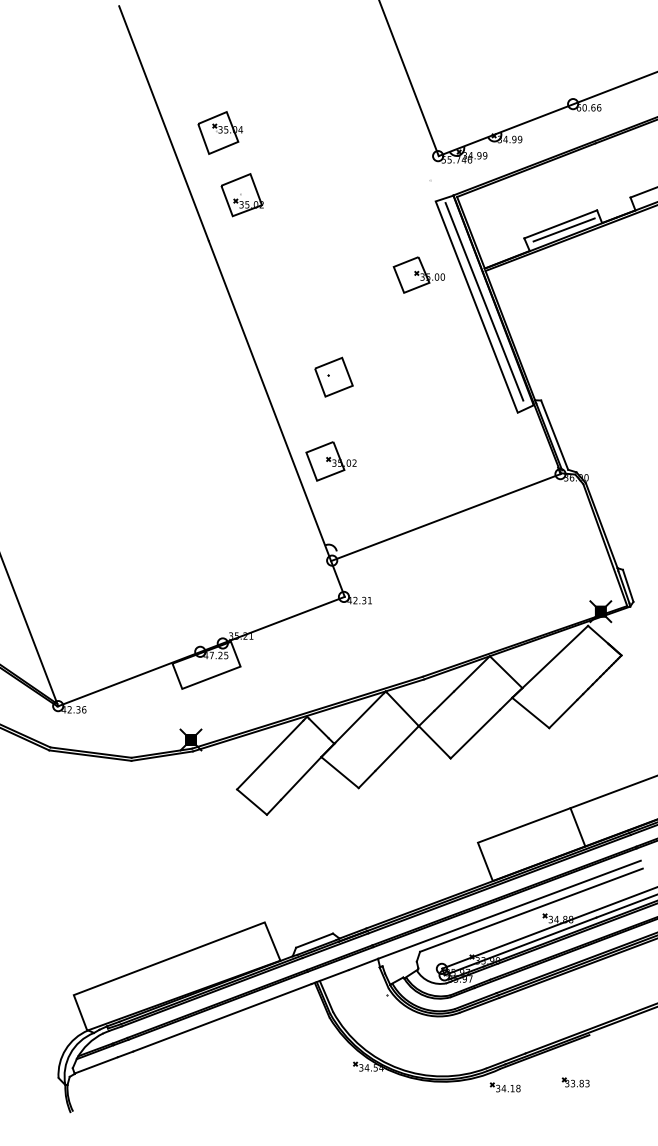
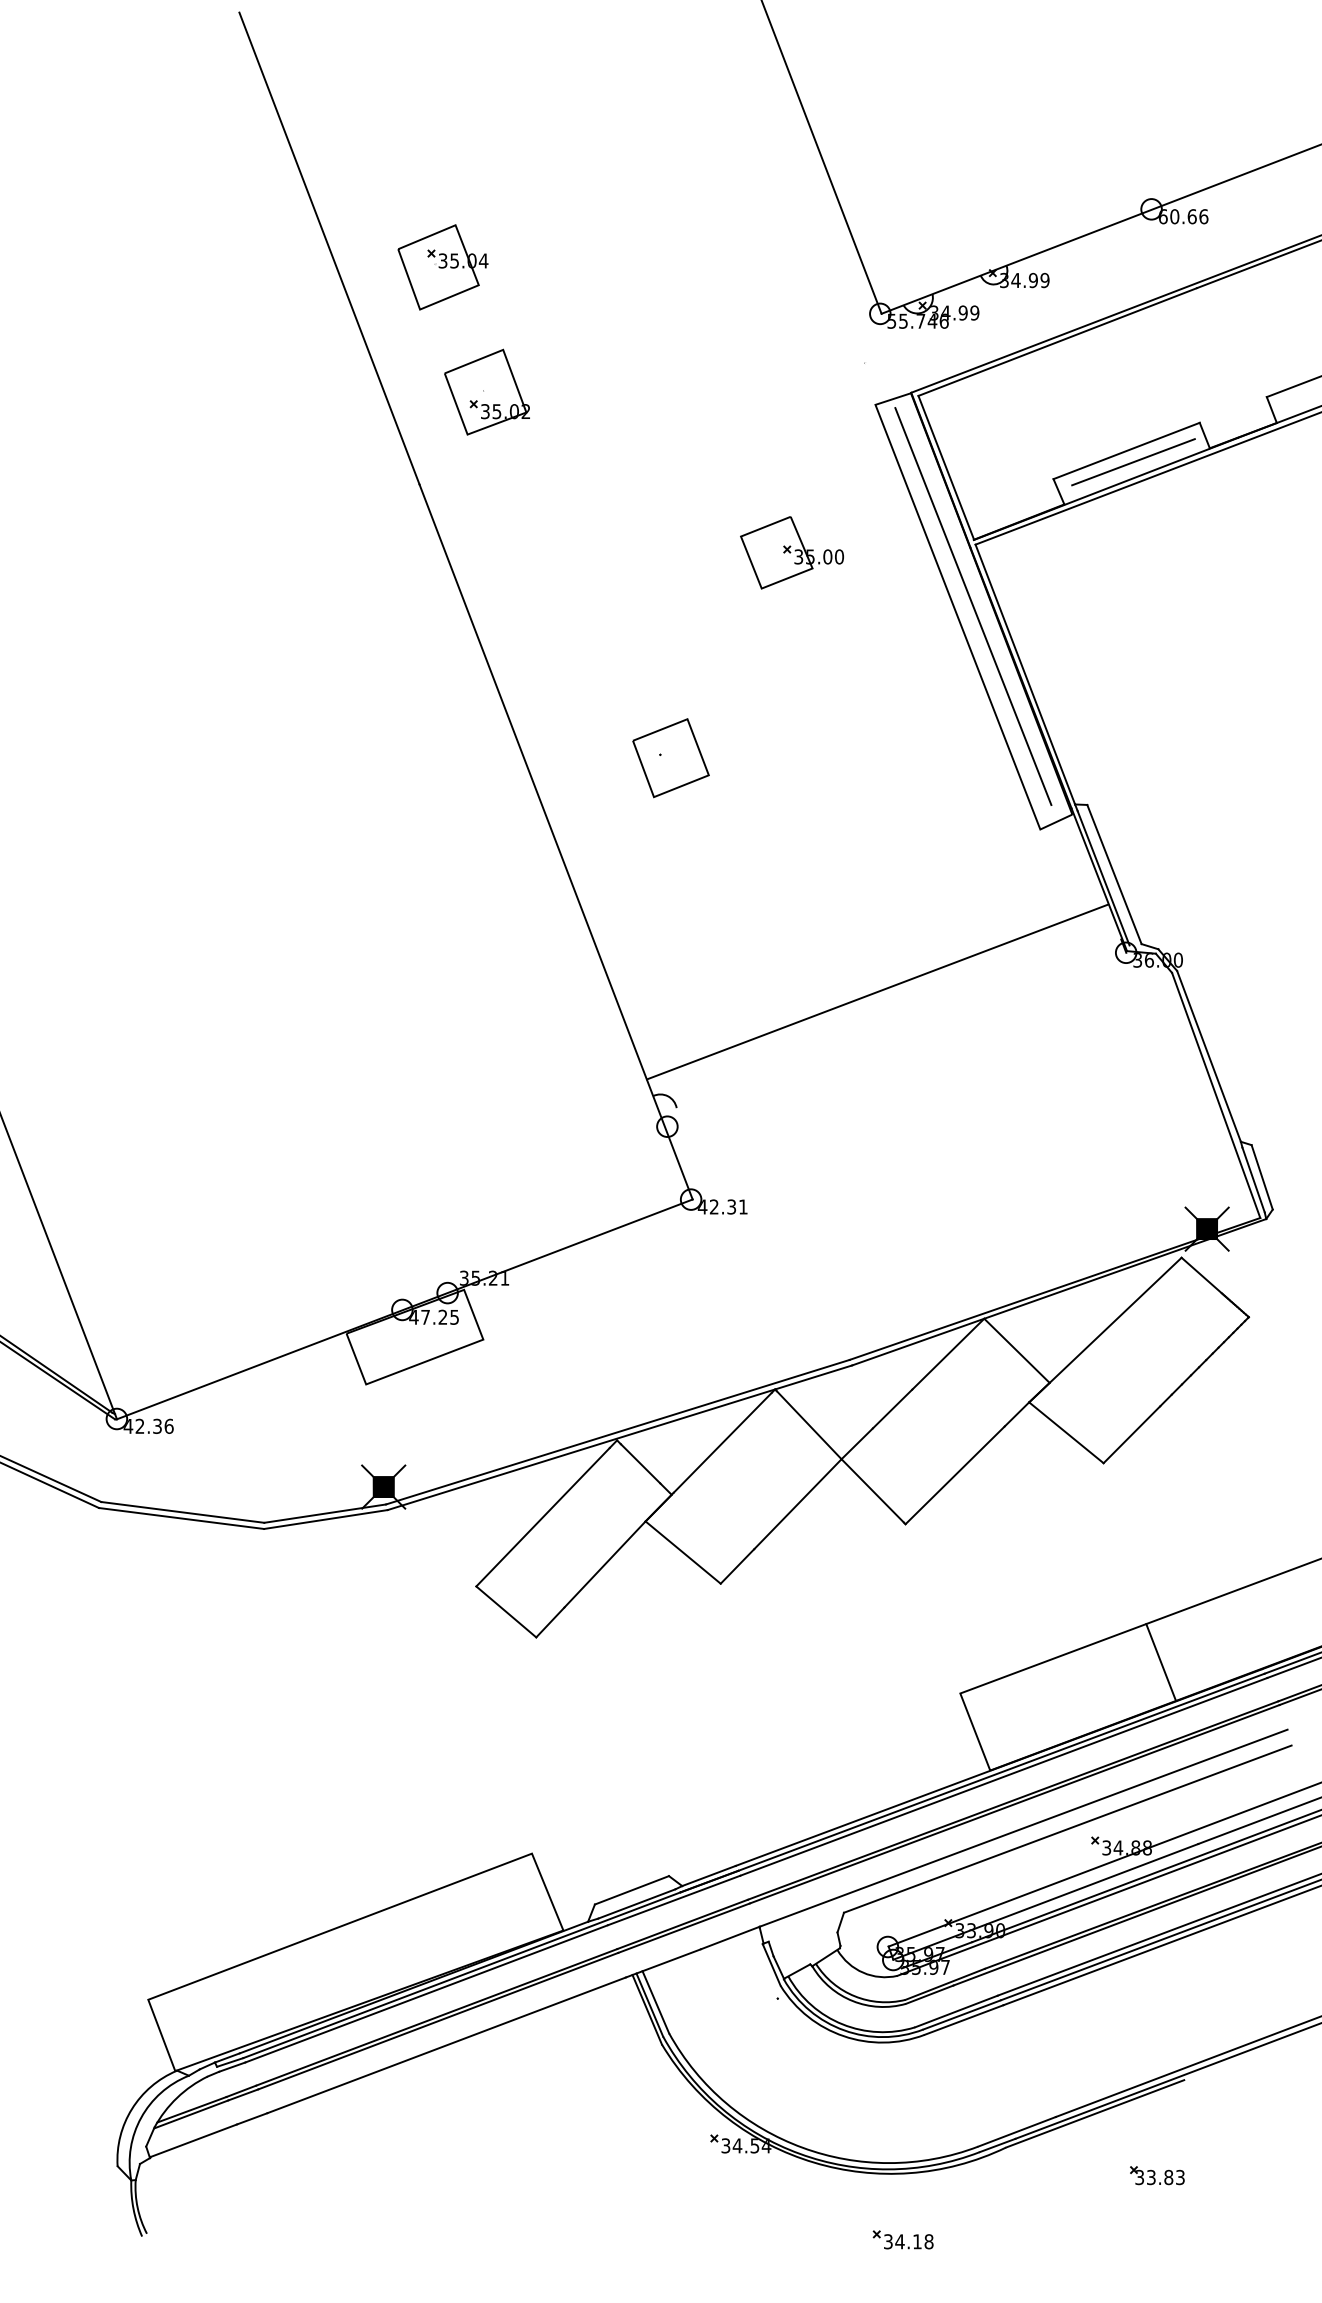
part: (418, 274) -> (790, 551), moved
part: (330, 461) -> (664, 927), removed
line: (445, 517) -> (877, 991), moved
part: (504, 1087) -> (901, 2239), moved

